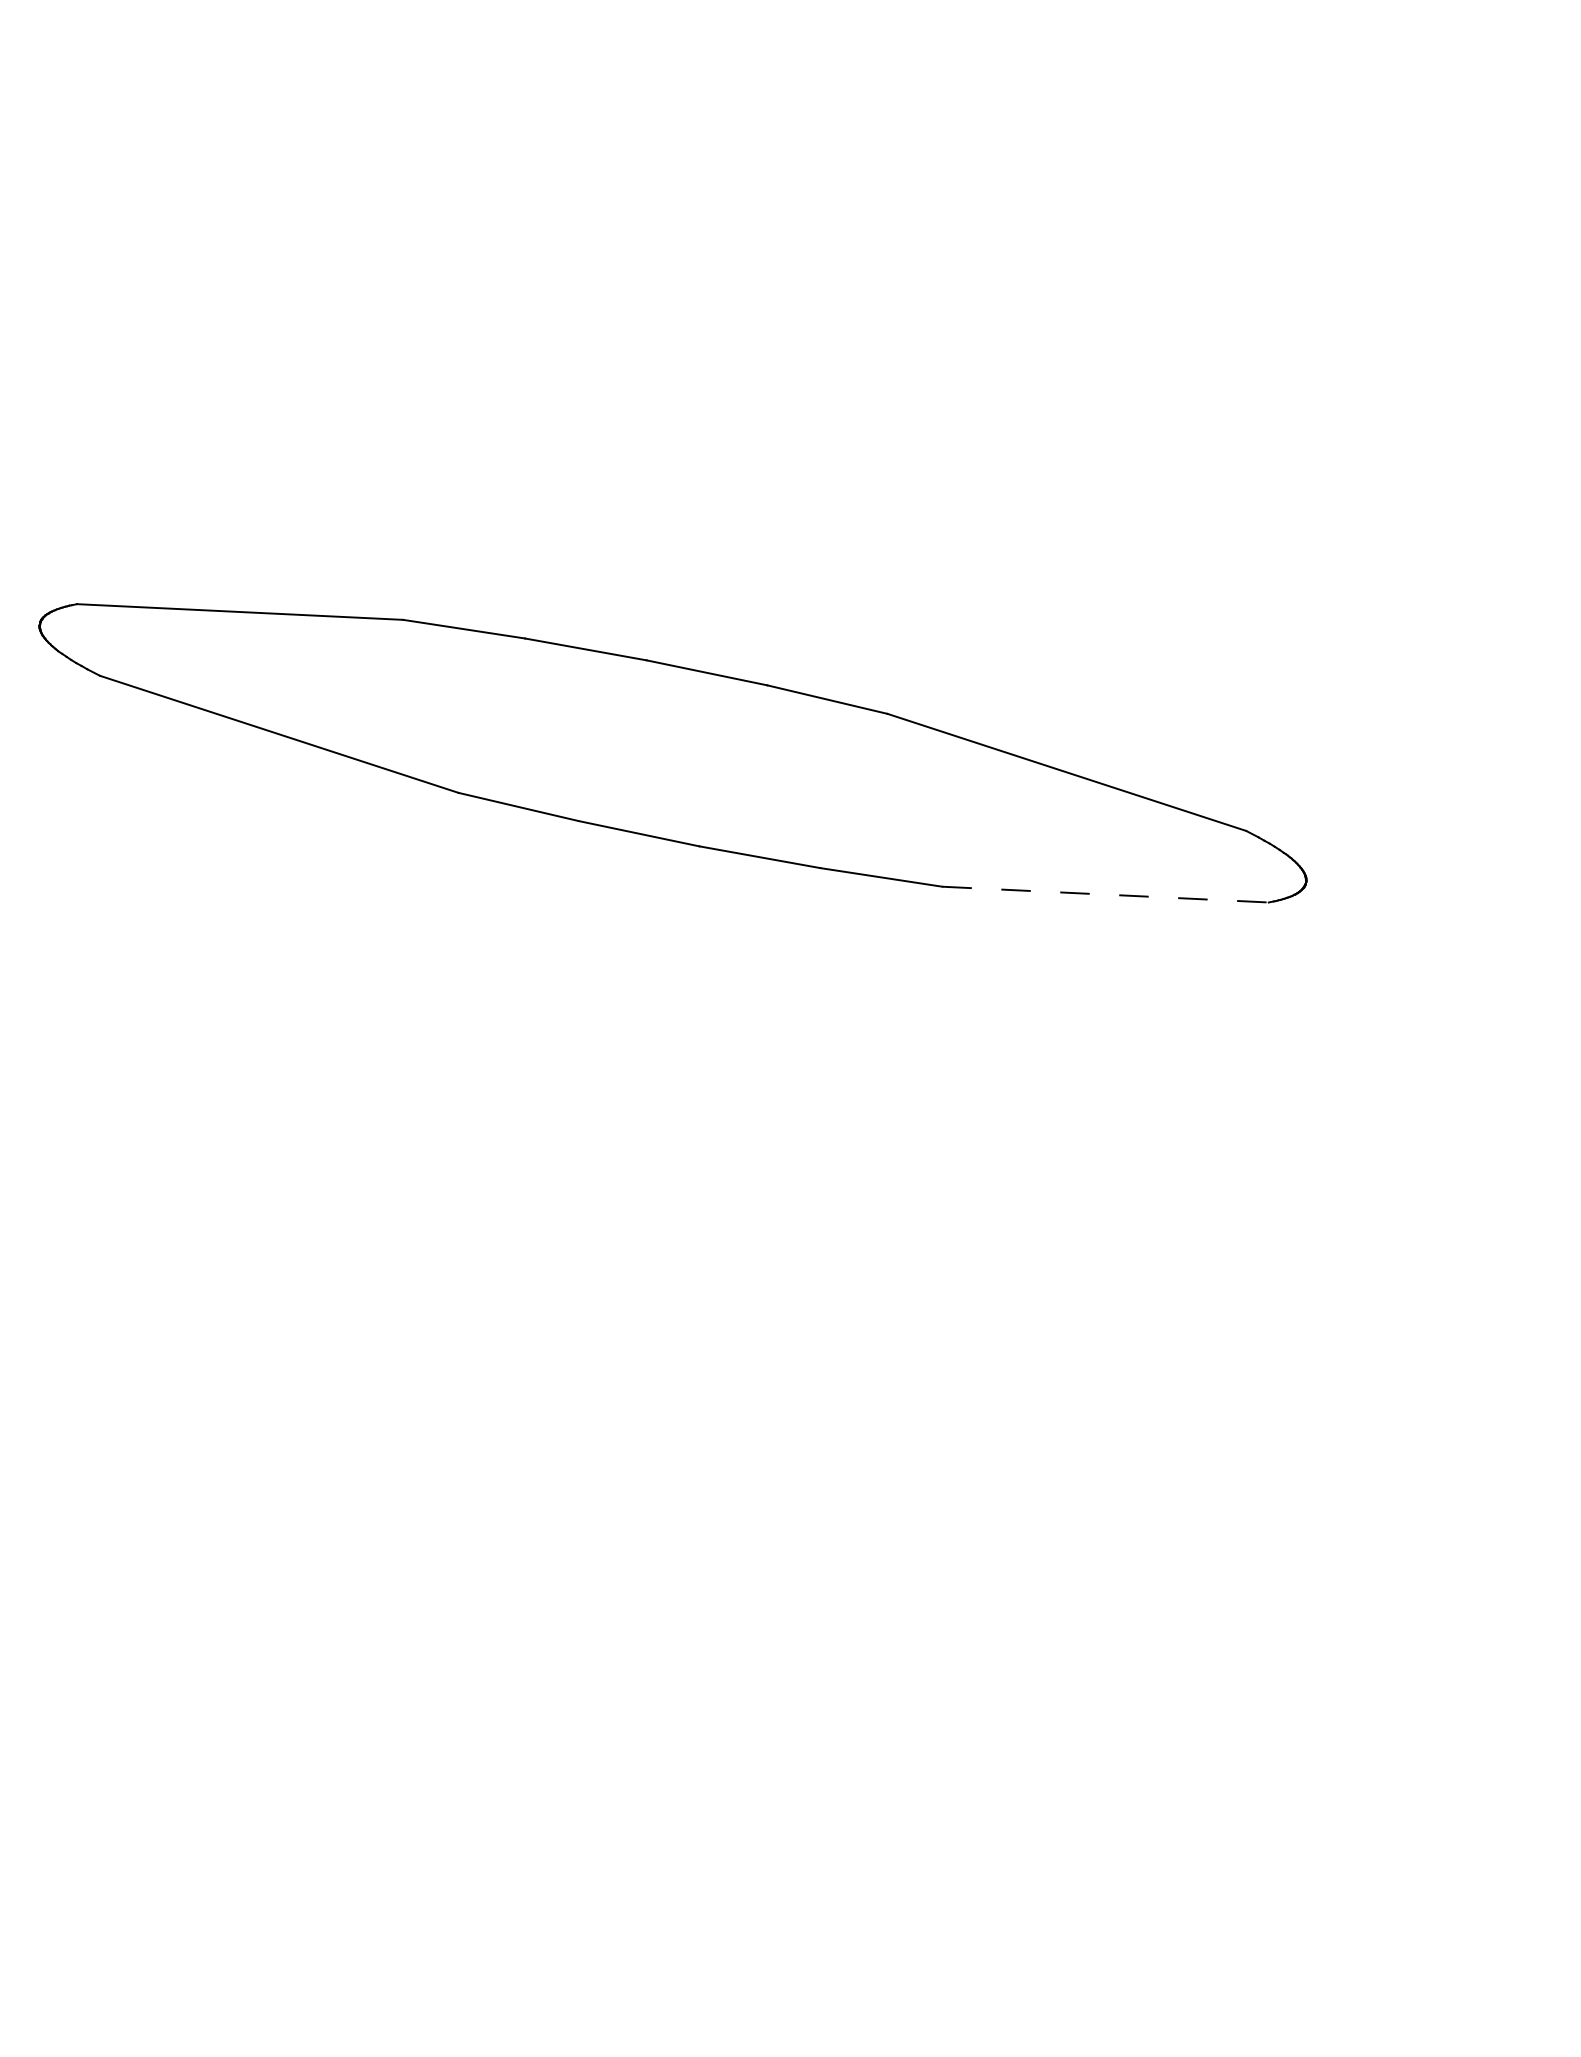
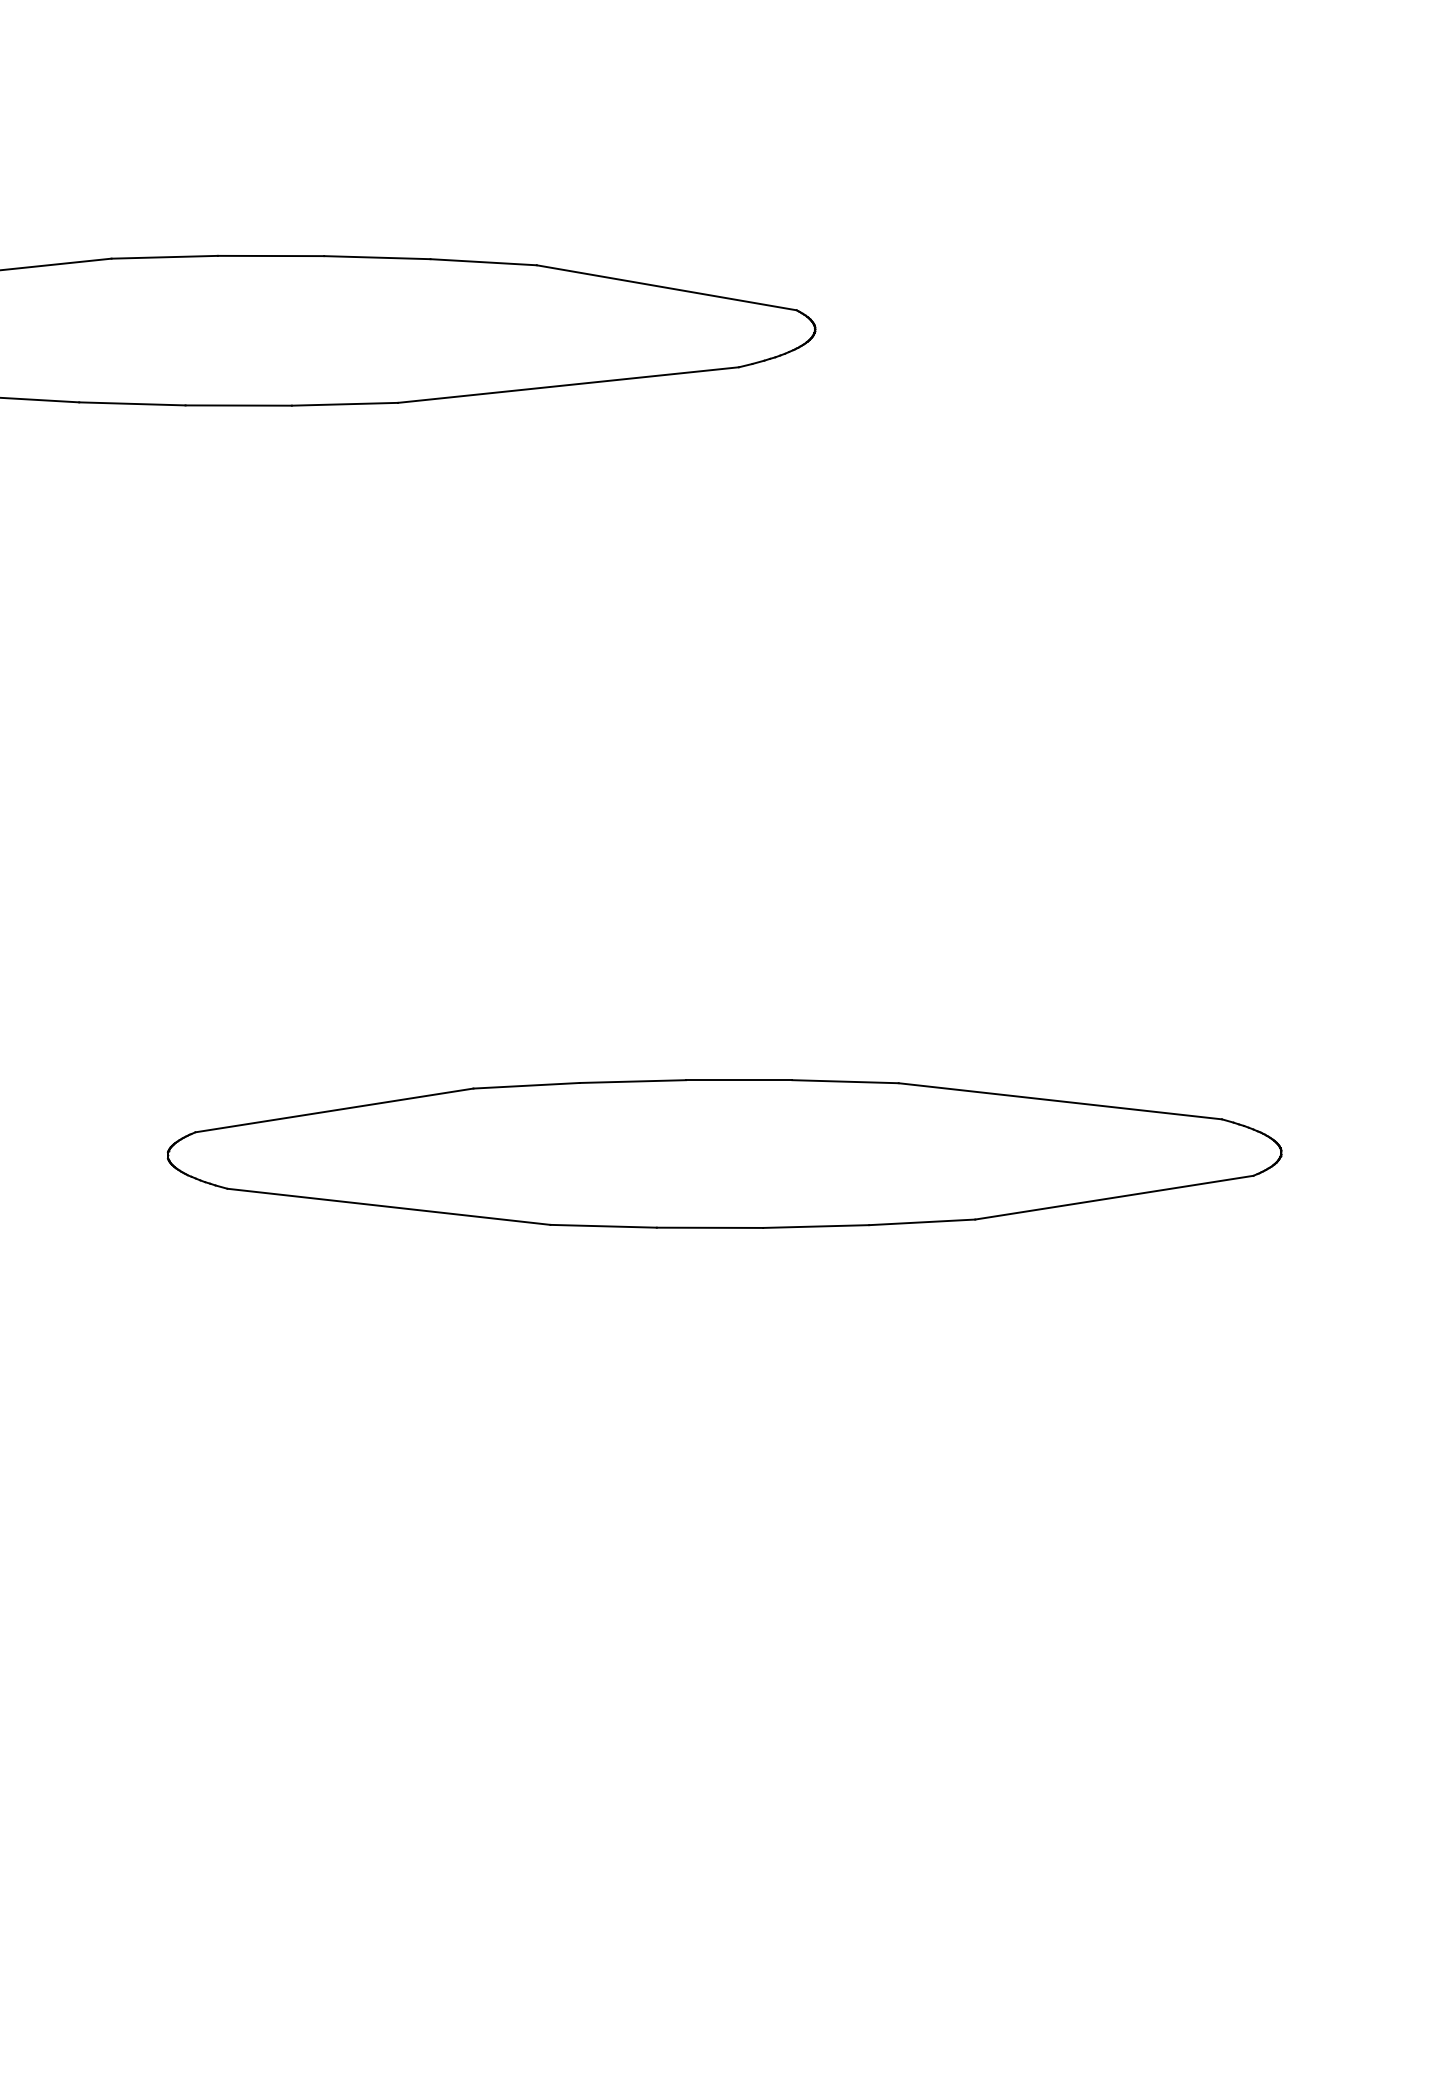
line: (1105, 894) -> (1114, 1197), dashed -> solid

